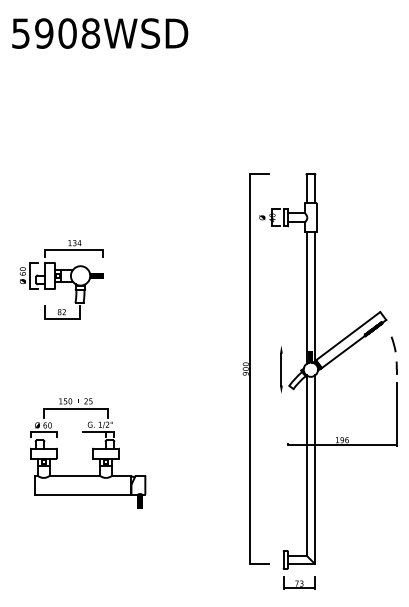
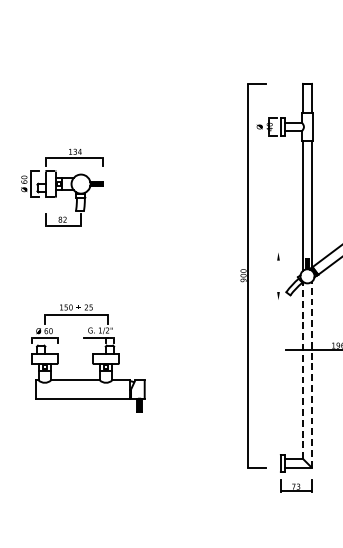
line: (281, 369) -> (278, 276), removed
line: (306, 465) -> (303, 370), solid -> dashed
line: (315, 469) -> (312, 374), solid -> dashed

